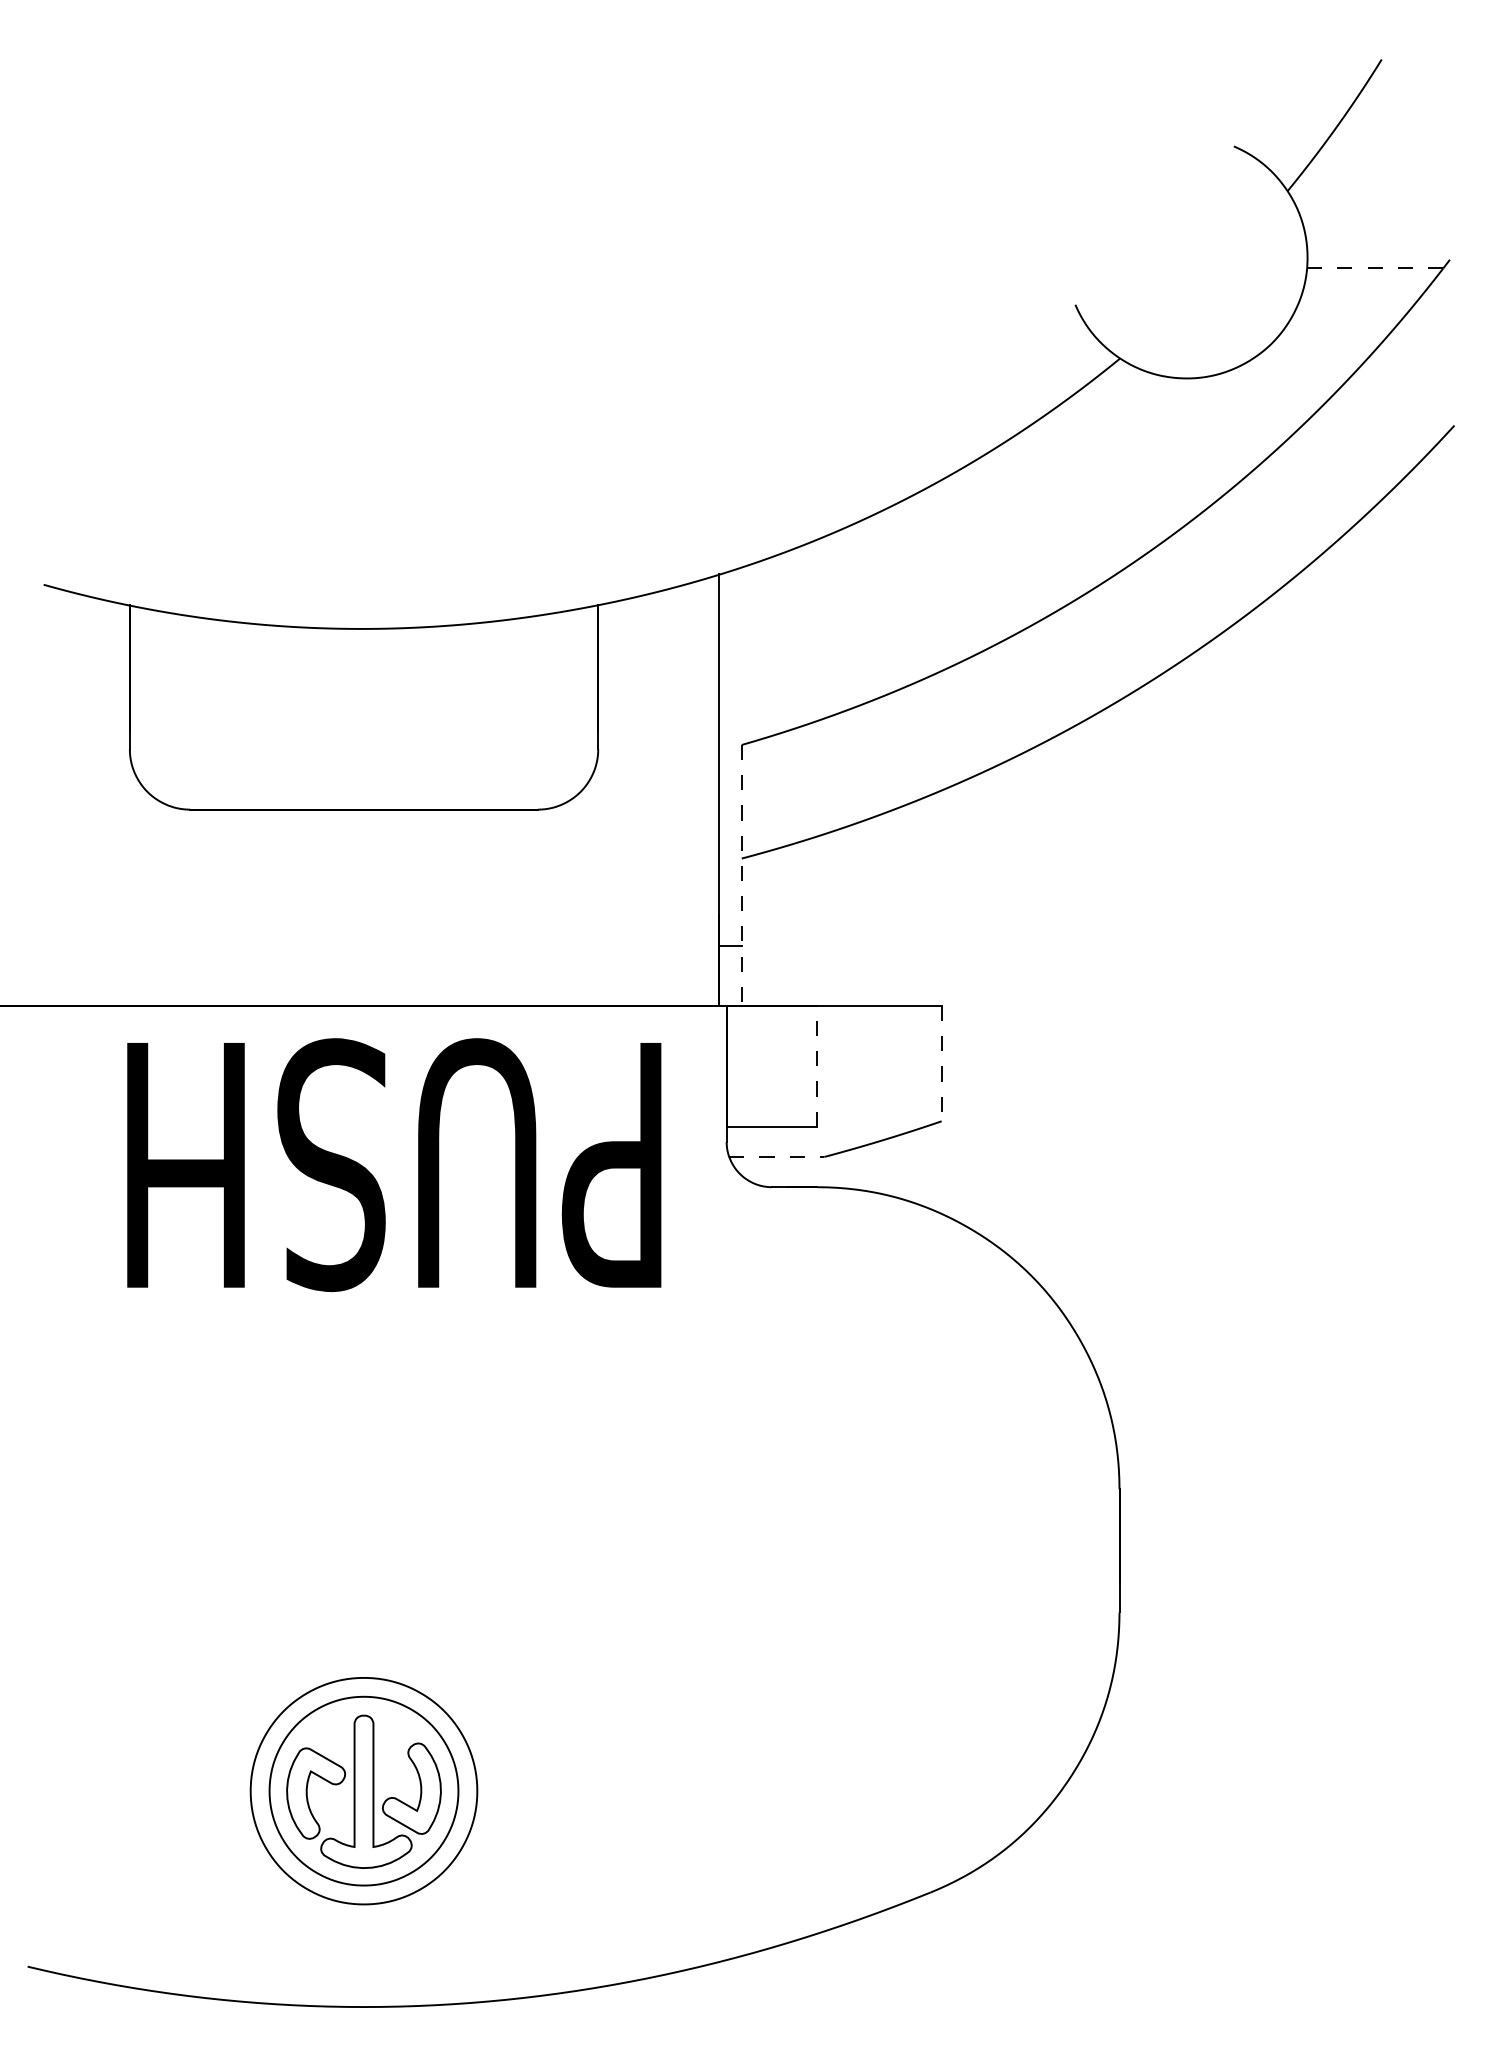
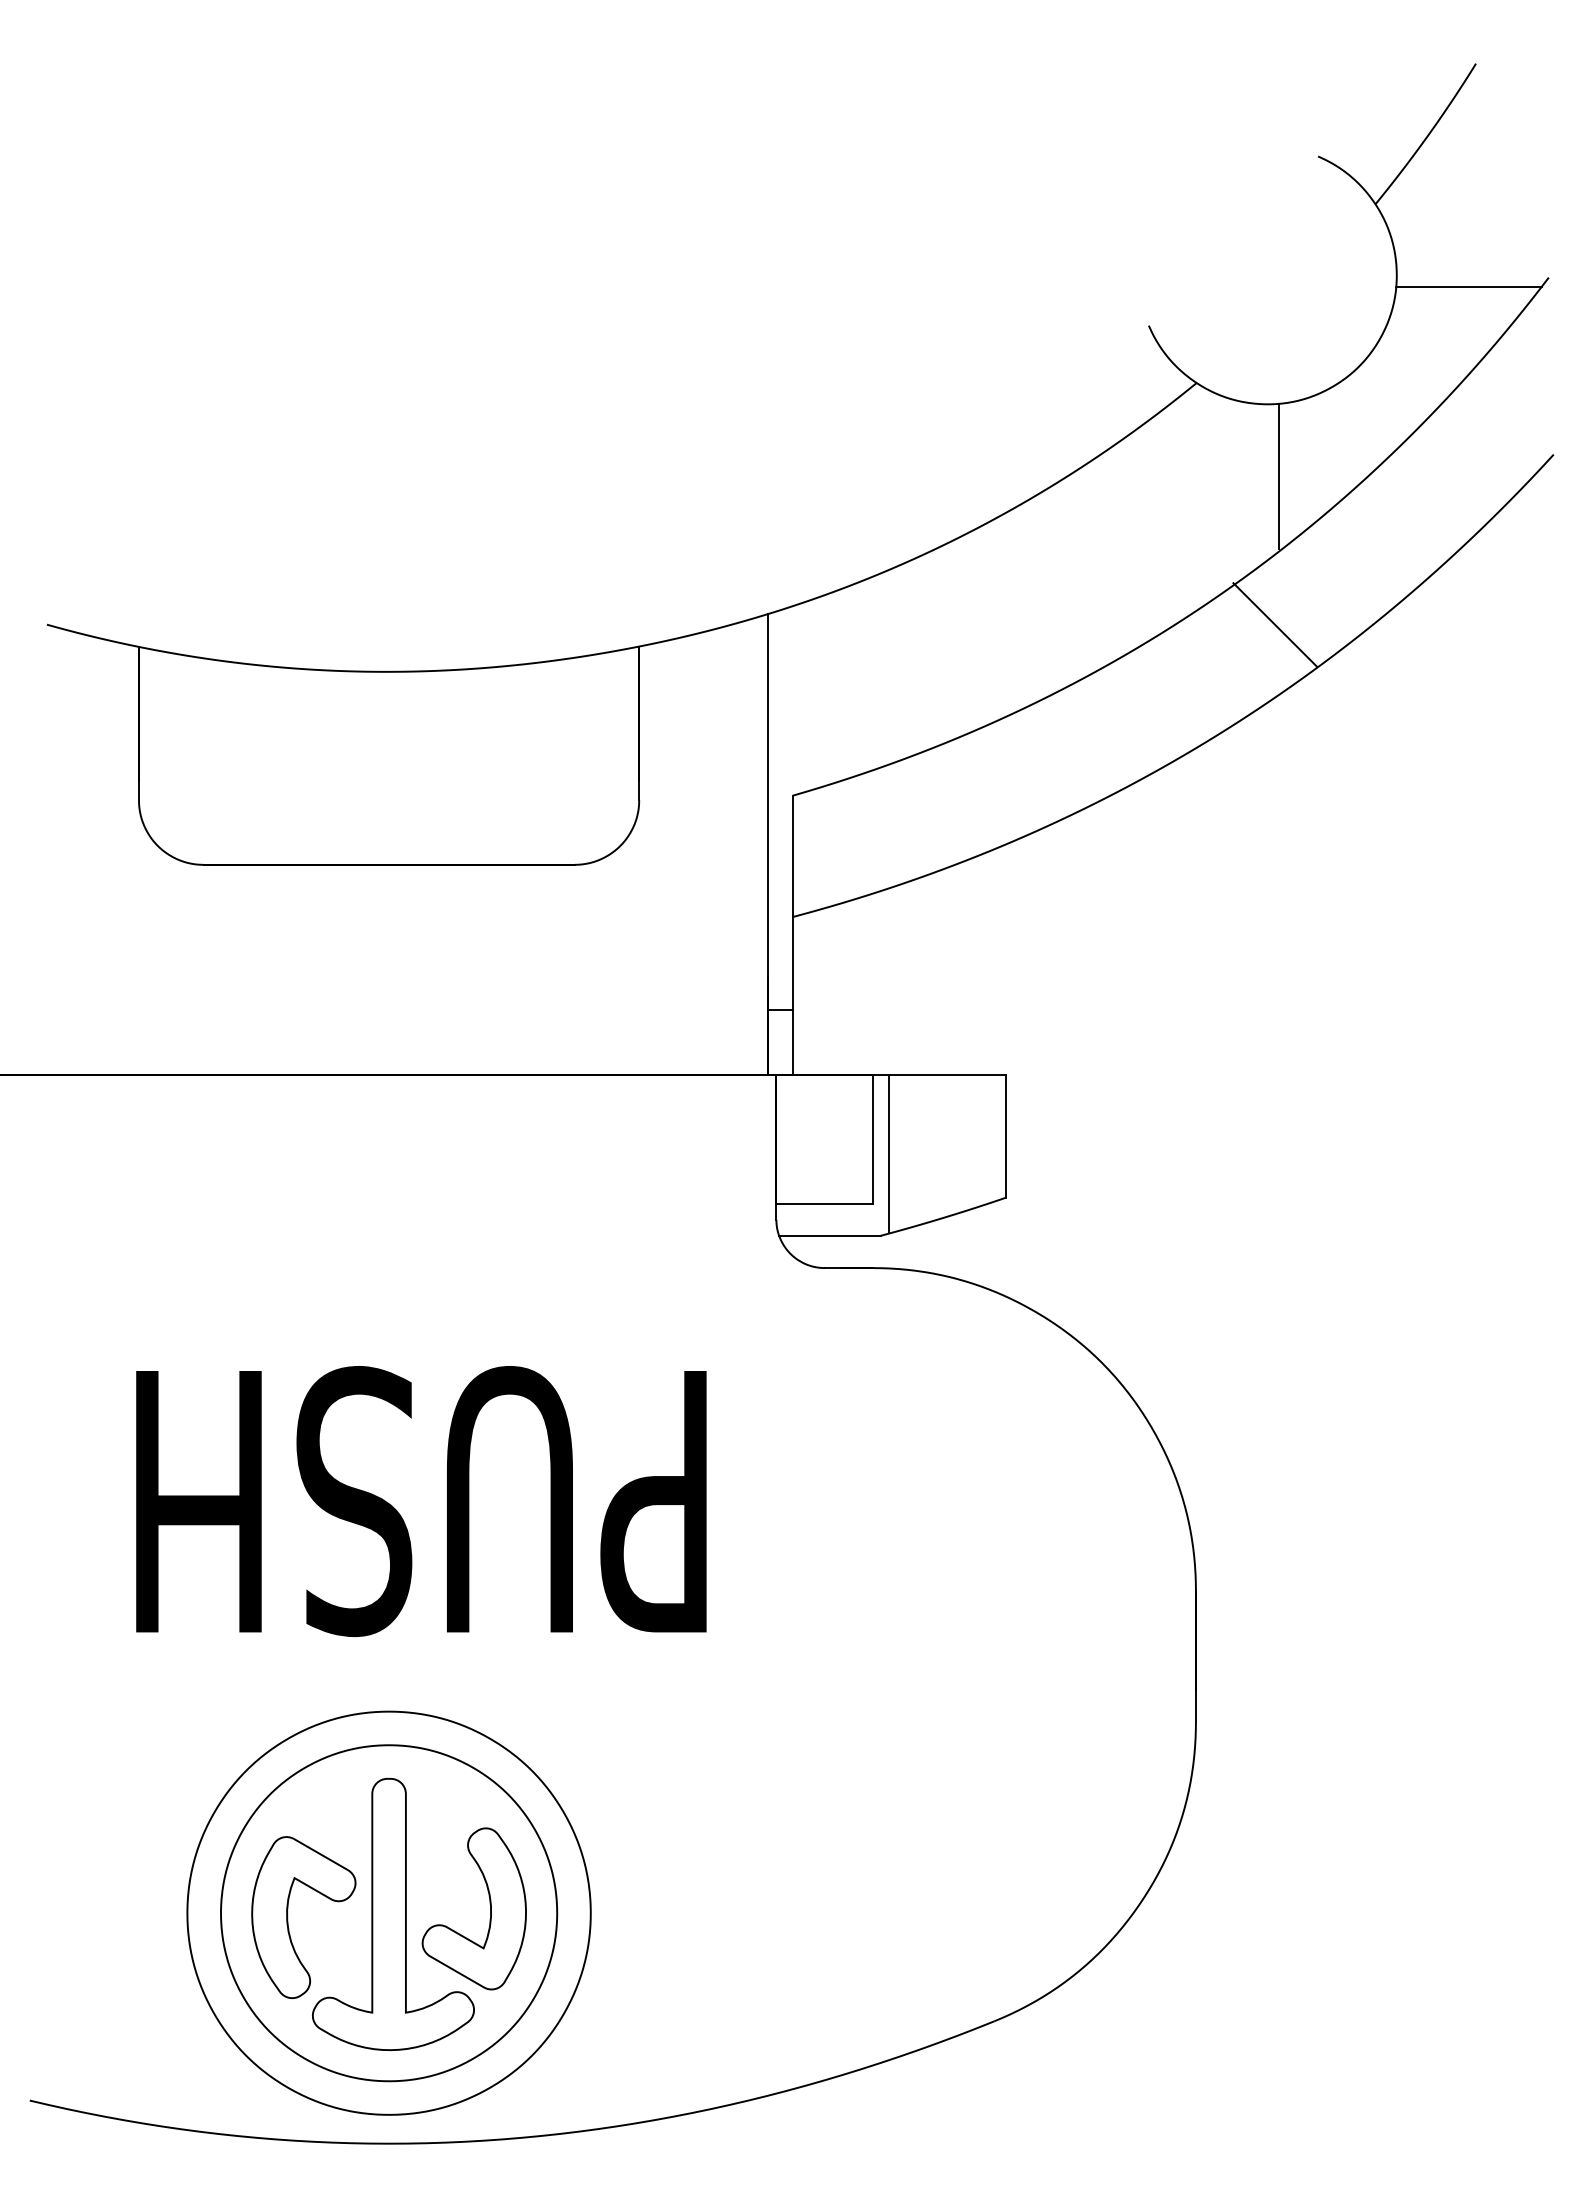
line: (1375, 268) -> (1469, 286), dashed -> solid
line: (1197, 446) -> (1279, 476), added
line: (1193, 584) -> (1275, 624), added
line: (741, 875) -> (792, 935), dashed -> solid
line: (942, 1063) -> (1006, 1136), dashed -> solid
line: (817, 1066) -> (873, 1139), dashed -> solid
line: (832, 1079) -> (889, 1153), added
line: (776, 1156) -> (829, 1235), dashed -> solid
text: (394, 1165) -> (421, 1501), moved
part: (363, 1790) -> (388, 1912), size x1.67

